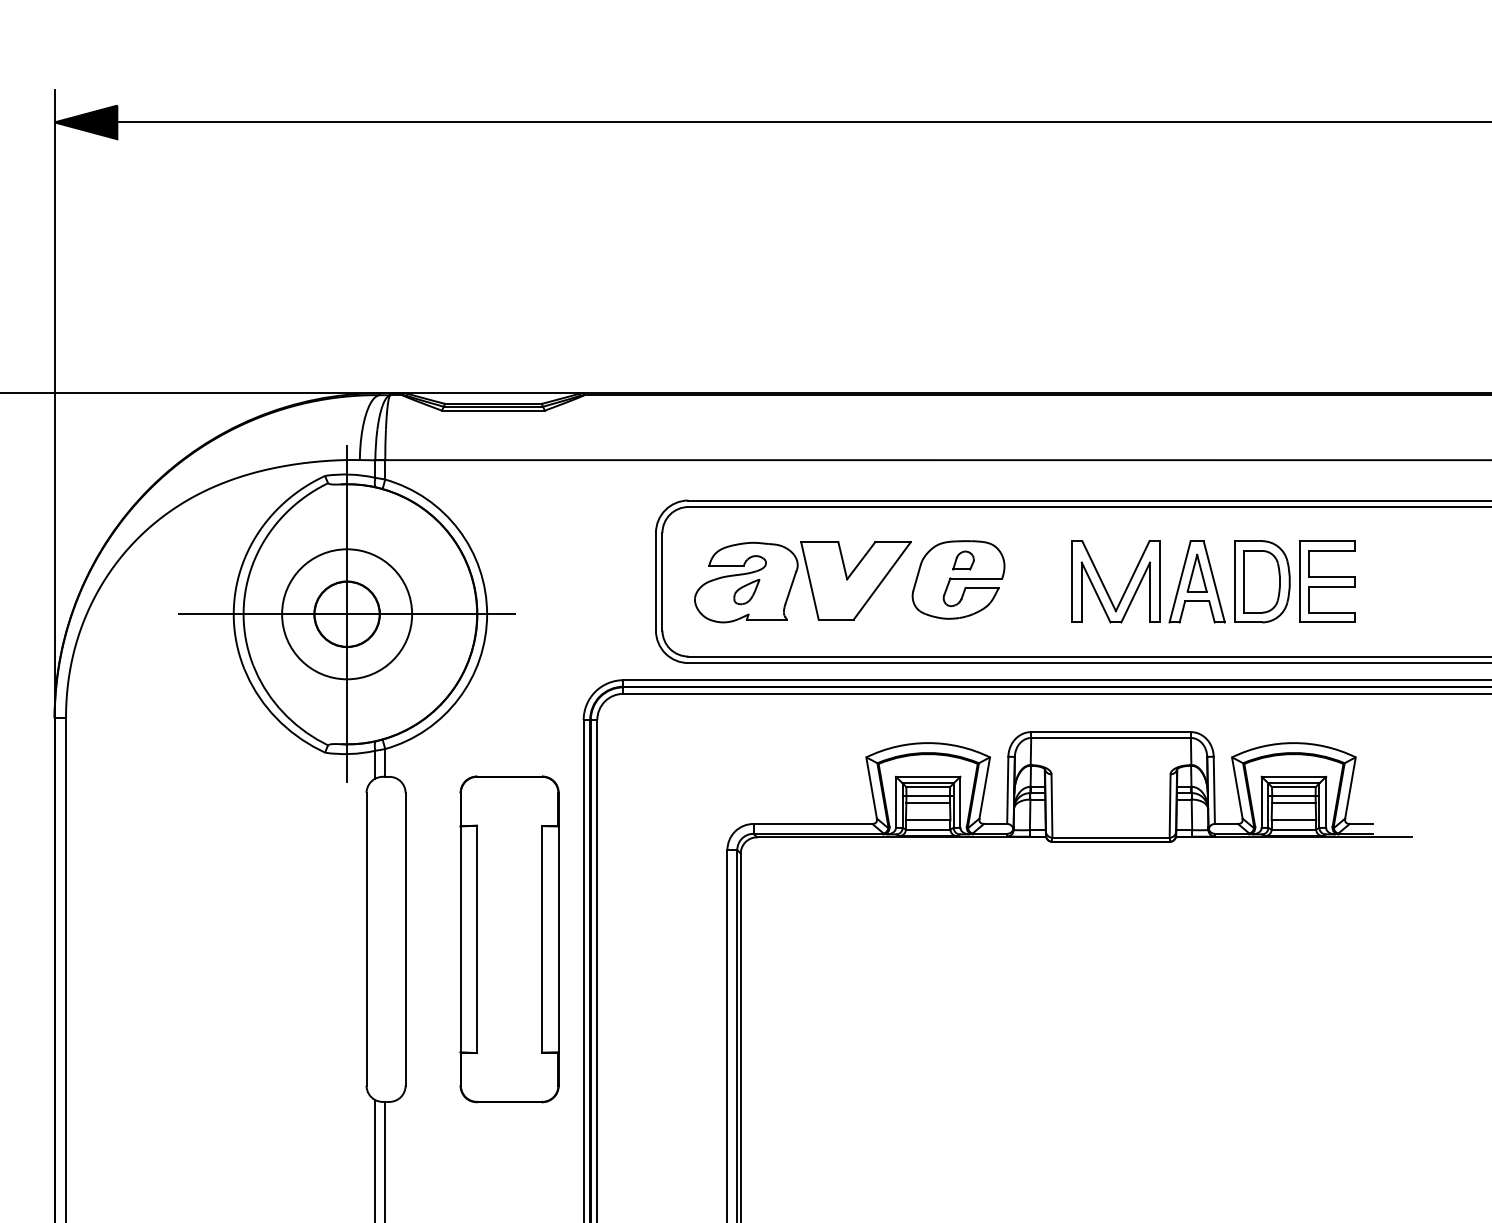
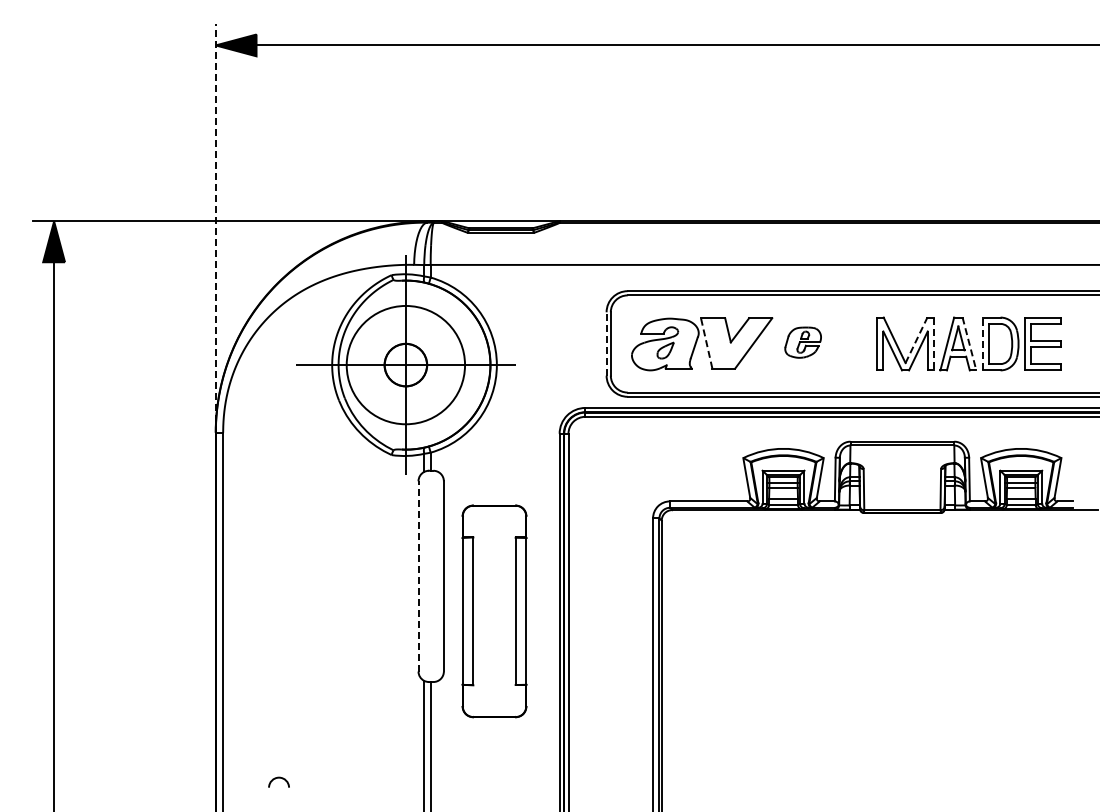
line: (54, 404) -> (215, 228), solid -> dashed
line: (1132, 574) -> (916, 339), solid -> dashed
part: (957, 579) -> (802, 342), size x0.6
line: (809, 581) -> (706, 343), solid -> dashed
line: (1234, 581) -> (982, 343), solid -> dashed
line: (655, 582) -> (606, 344), solid -> dashed
line: (1160, 582) -> (934, 344), solid -> dashed
line: (1214, 582) -> (969, 344), solid -> dashed
circle: (346, 613) -> (405, 364), size x1.4
line: (366, 937) -> (418, 575), solid -> dashed
part: (509, 939) -> (494, 611), moved

